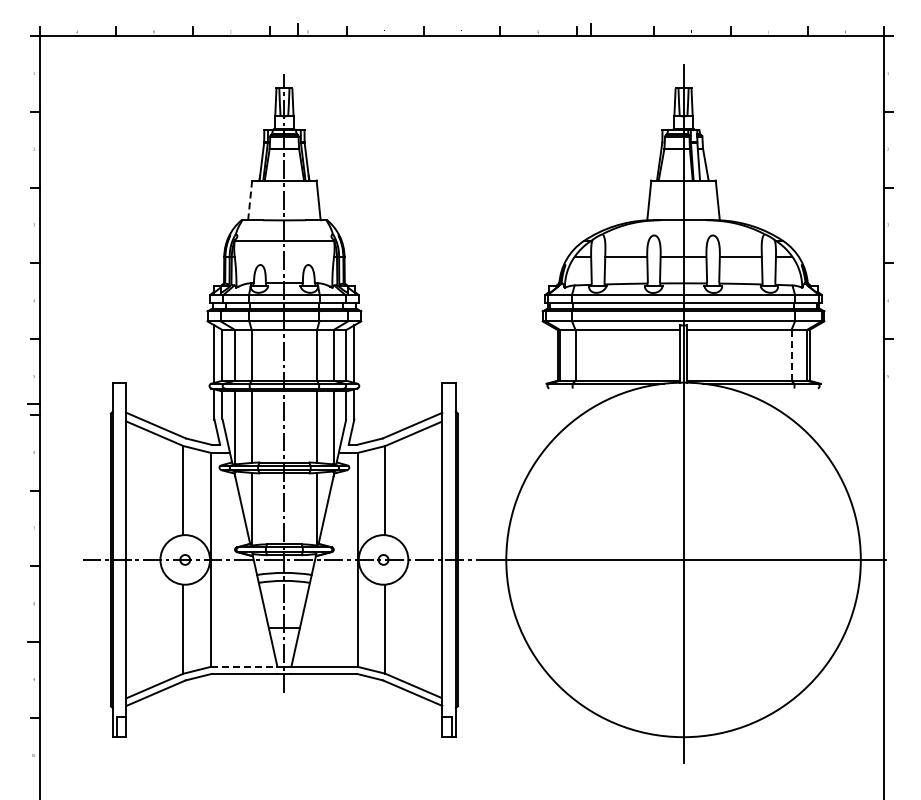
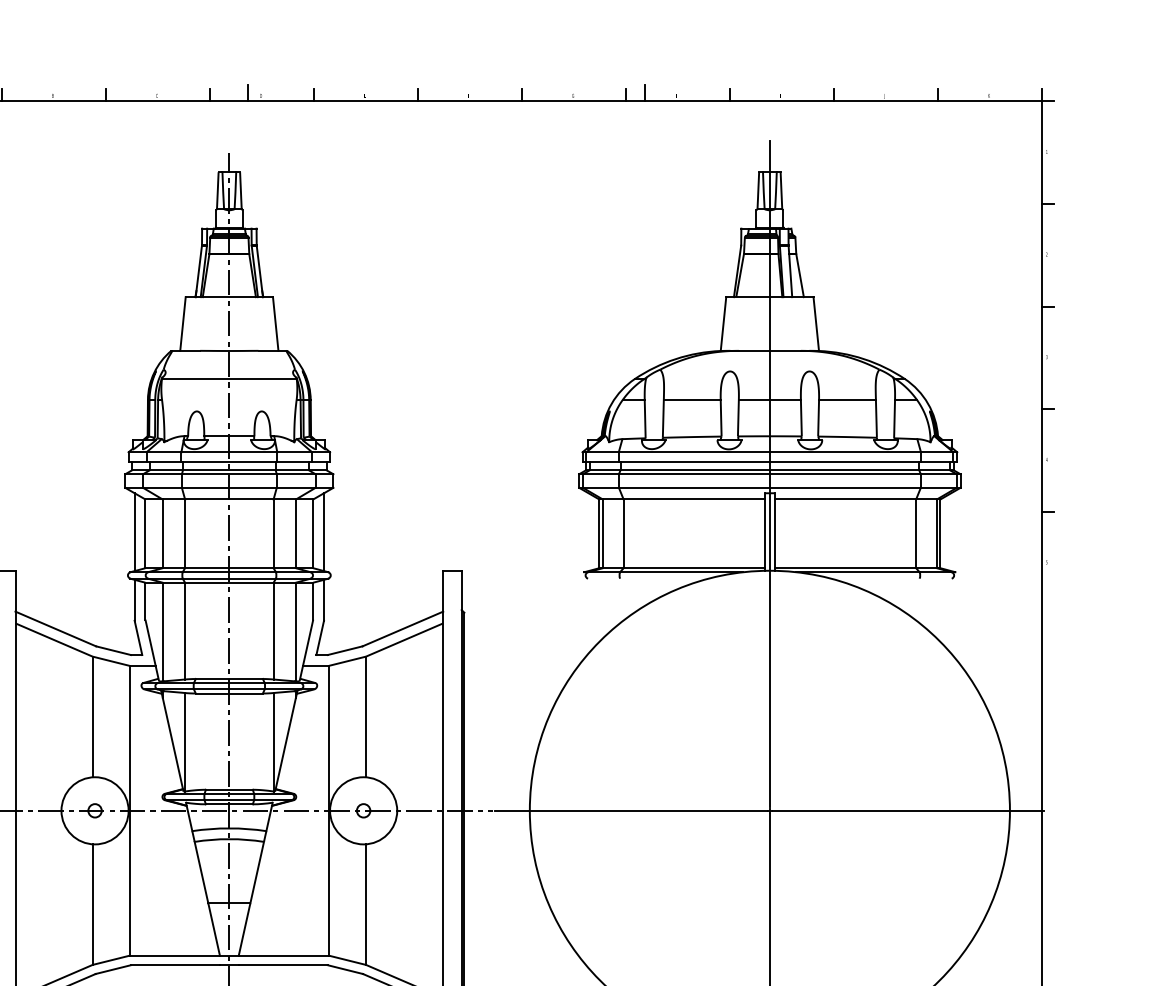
line: (250, 200) -> (183, 324), dashed -> solid
line: (791, 354) -> (916, 532), dashed -> solid
line: (244, 666) -> (175, 955), dashed -> solid

